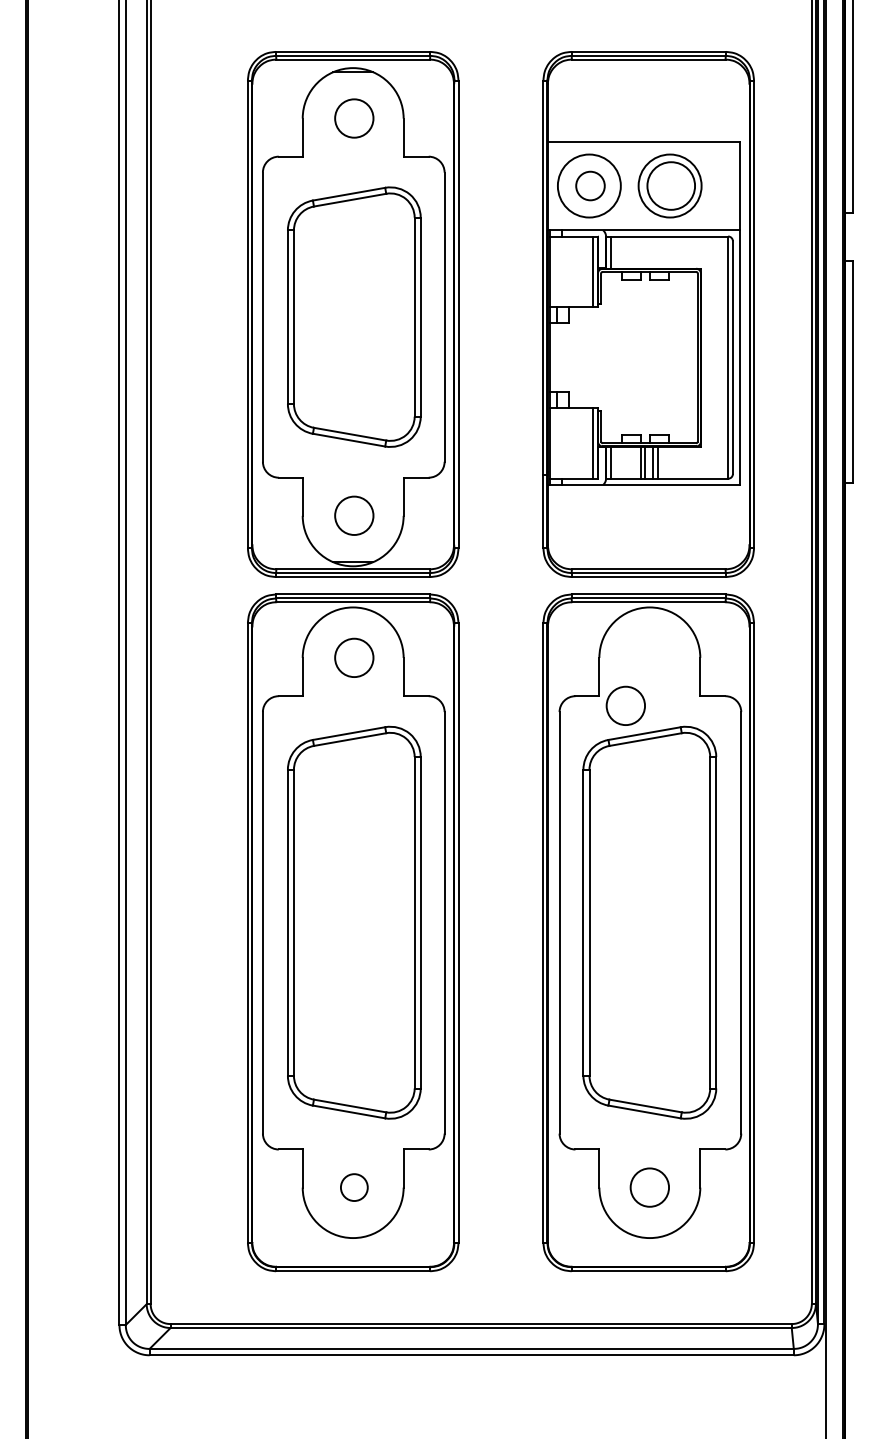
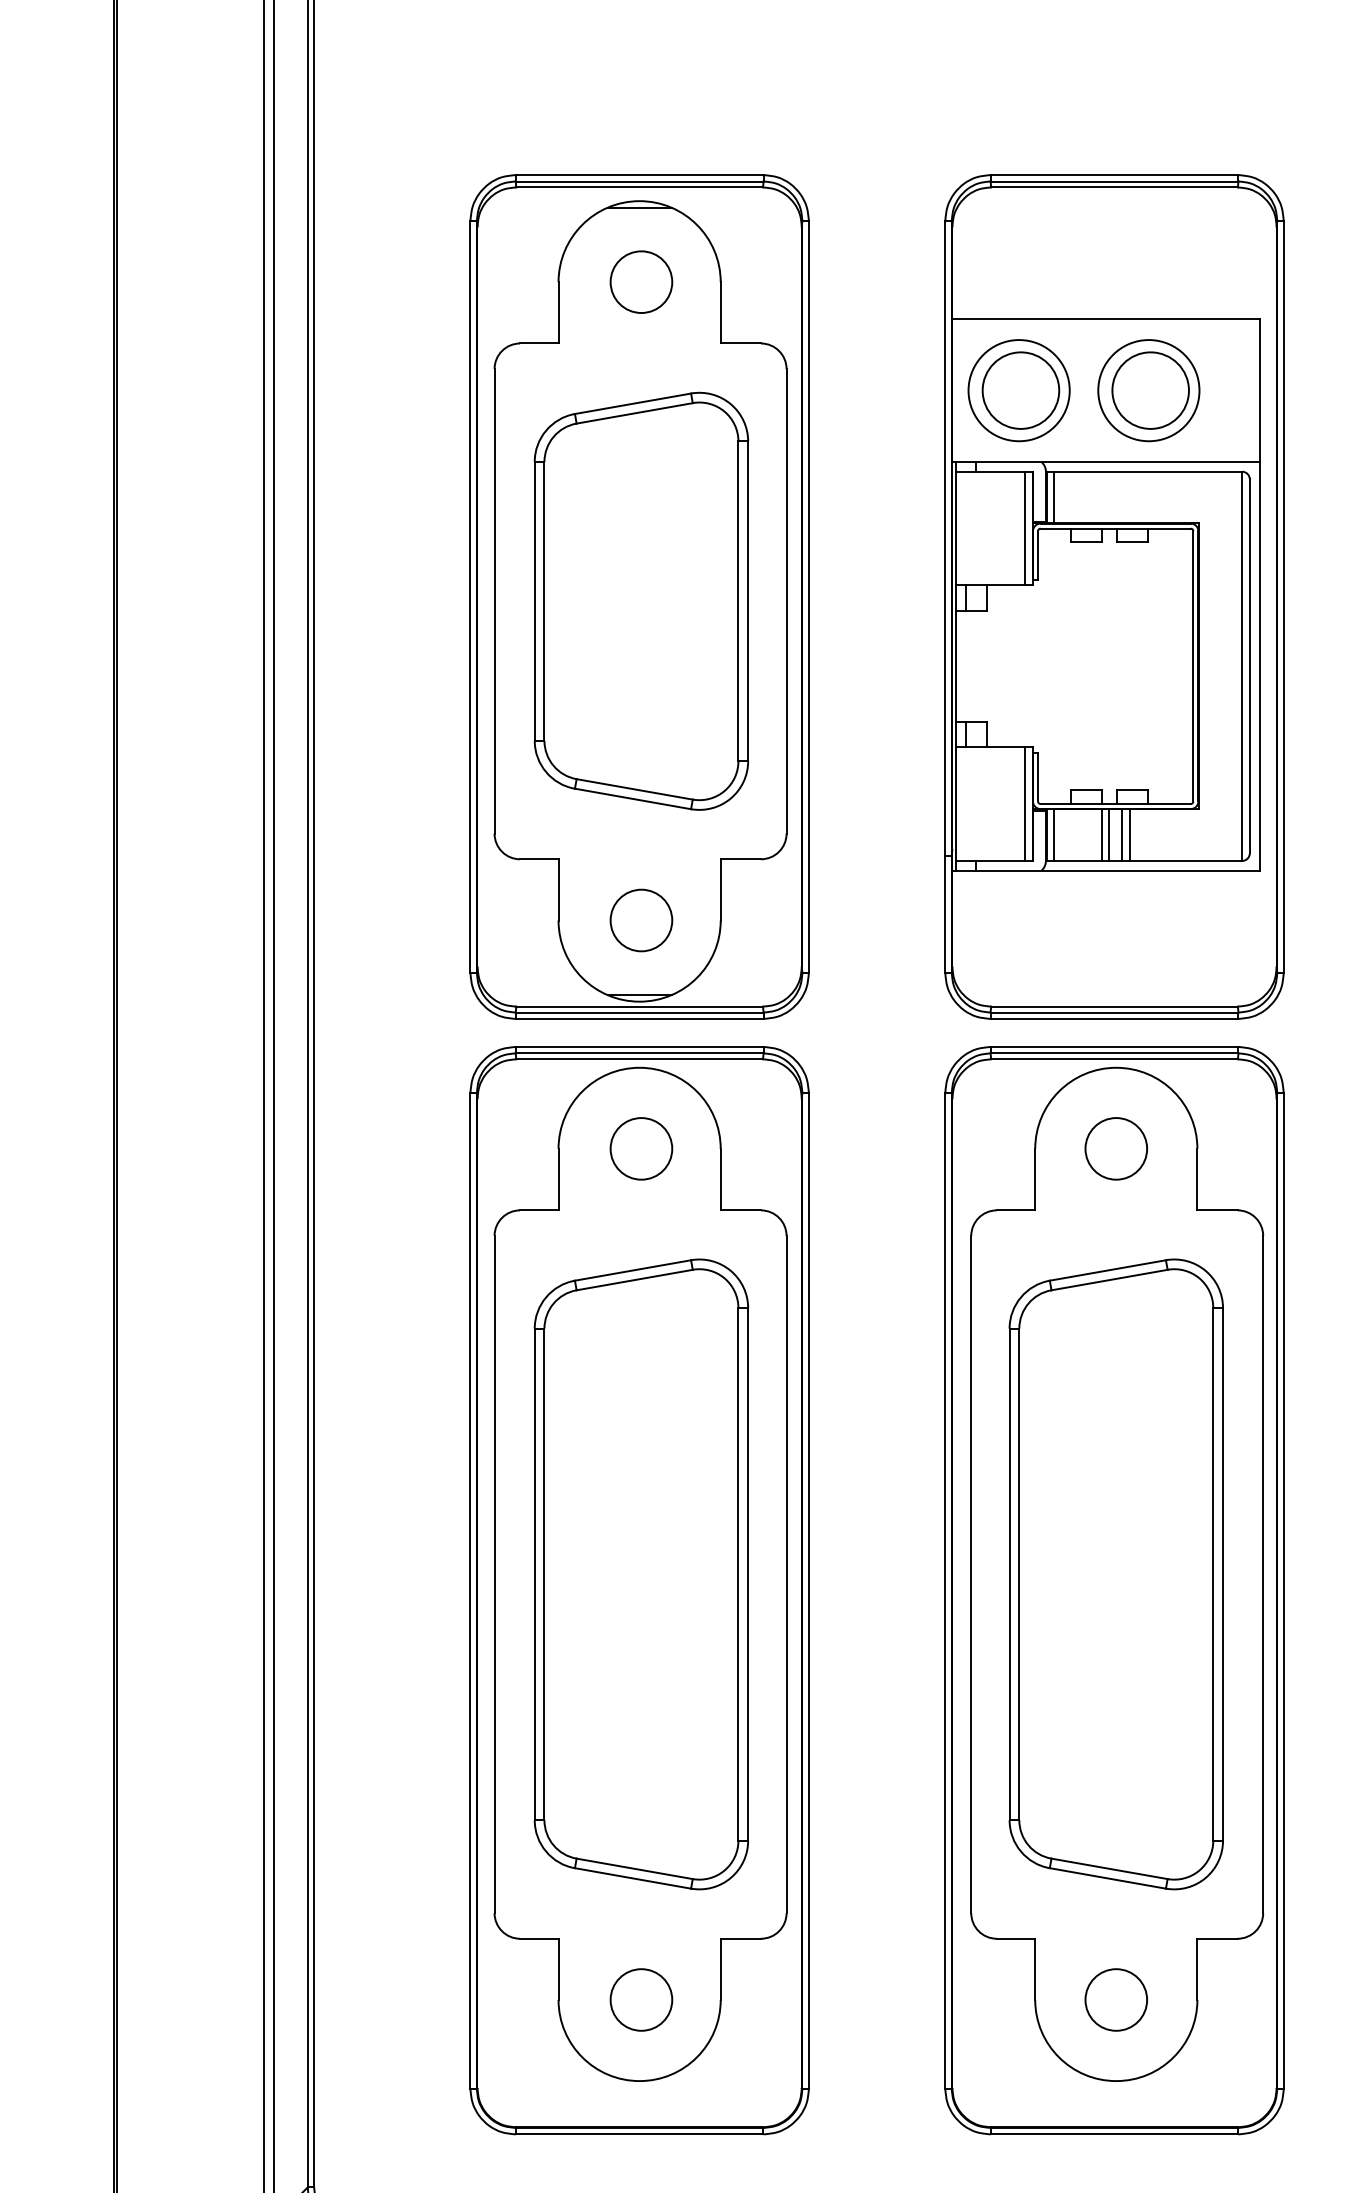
circle: (590, 185) -> (1020, 389), size x1.67
circle: (625, 705) -> (1115, 1148), moved
circle: (354, 1187) -> (641, 1999), size x1.43

